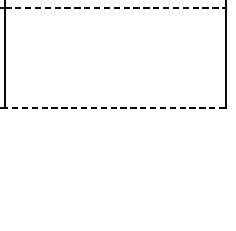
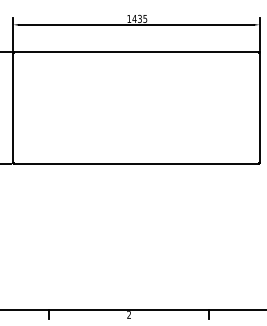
line: (115, 8) -> (136, 52), dashed -> solid
line: (115, 107) -> (136, 163), dashed -> solid

